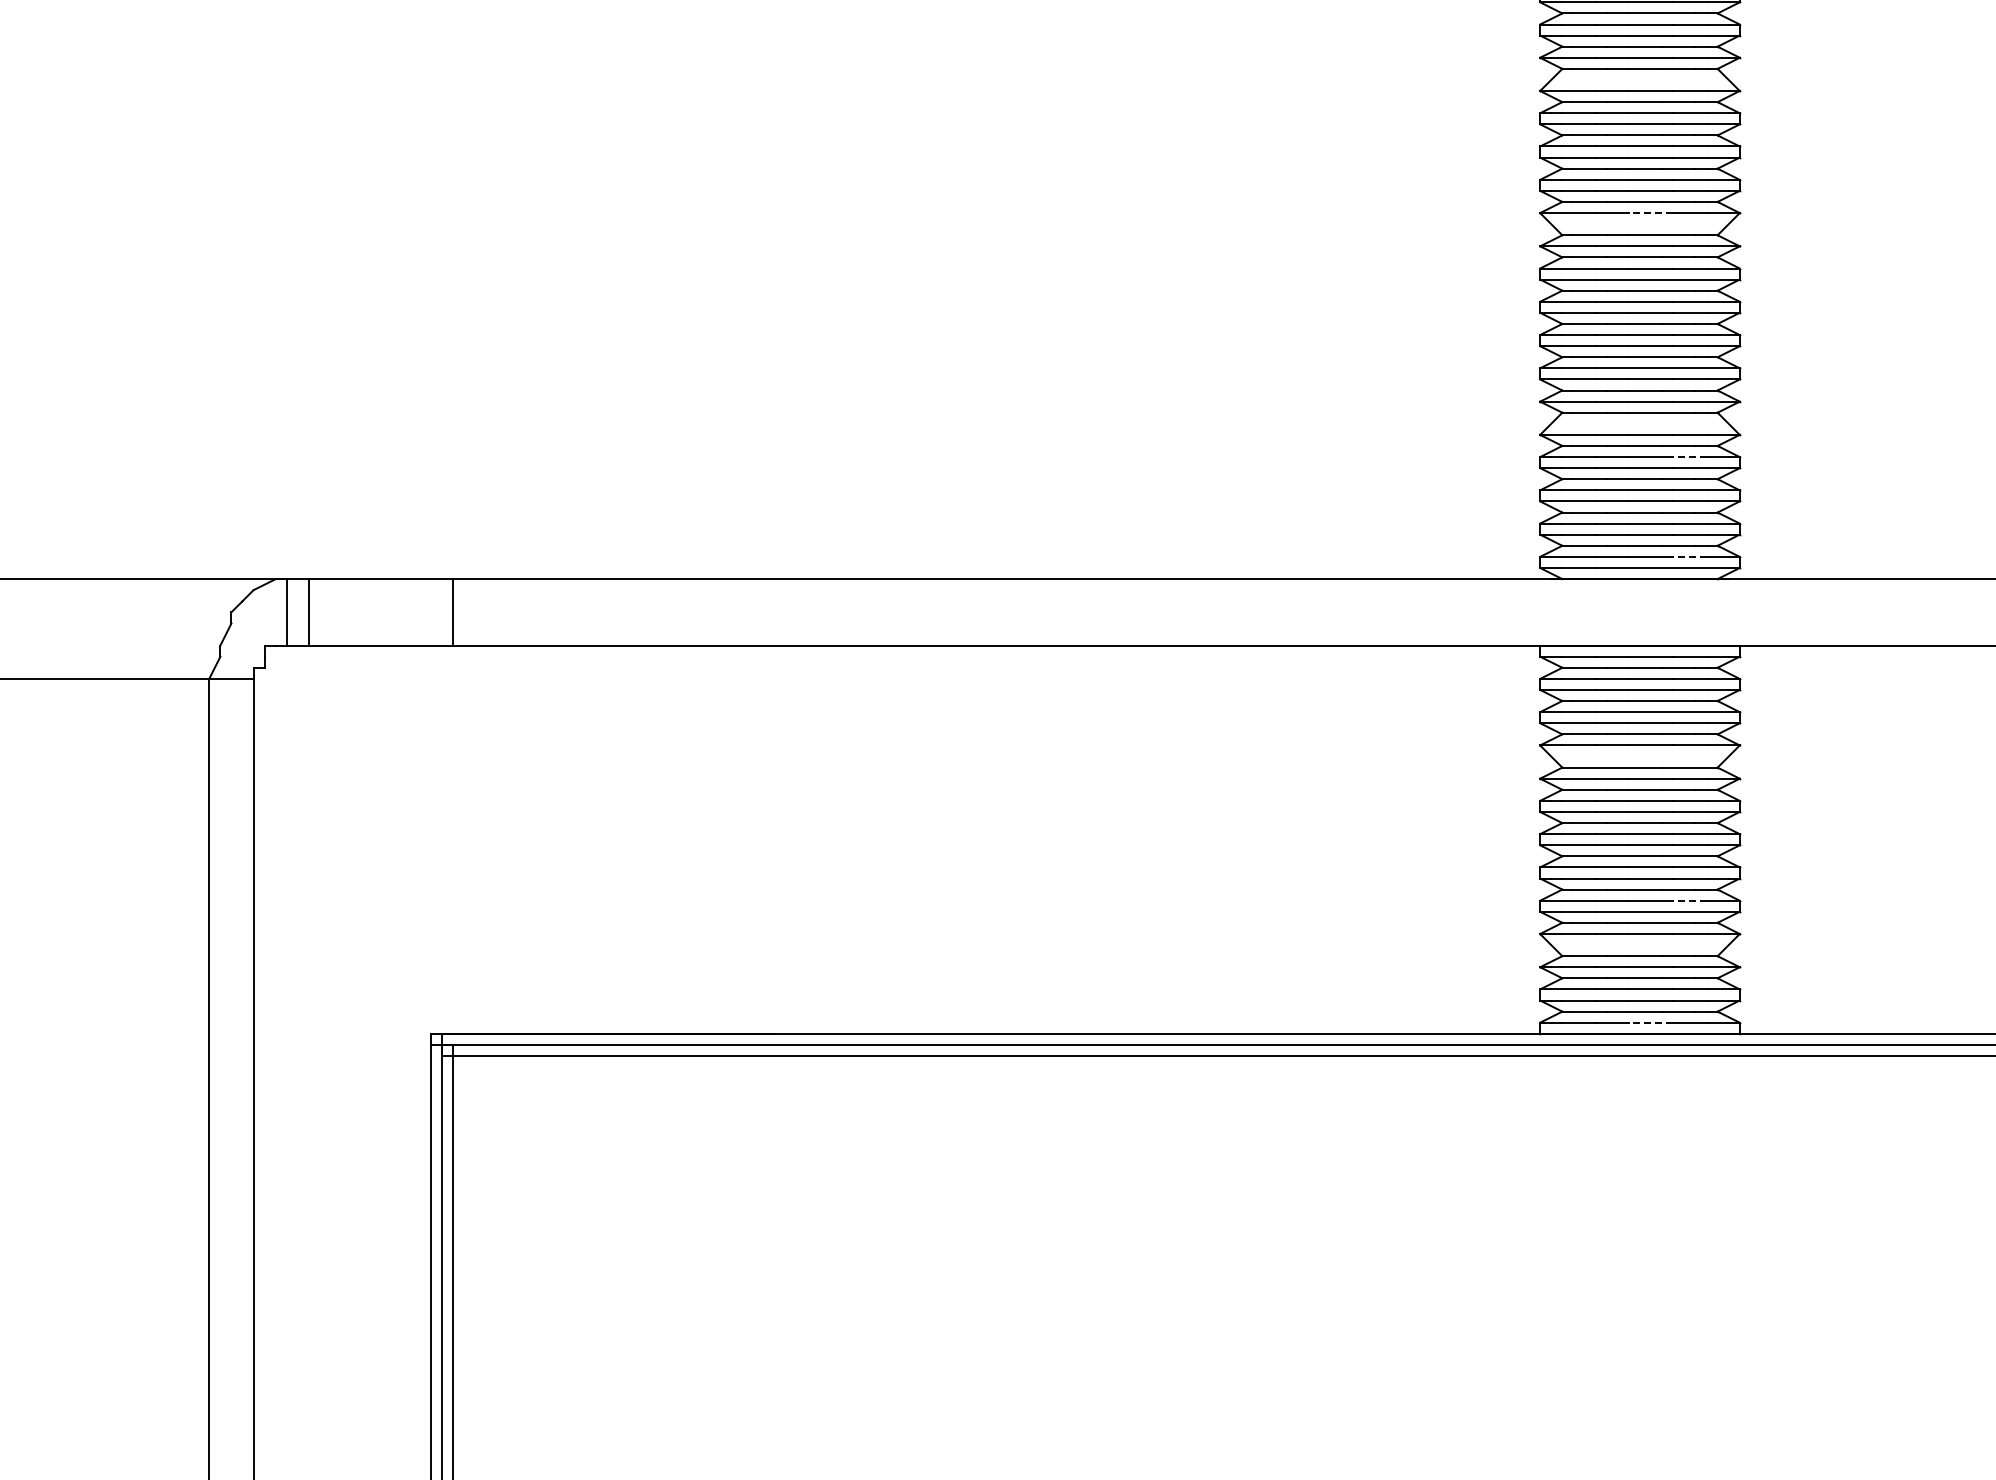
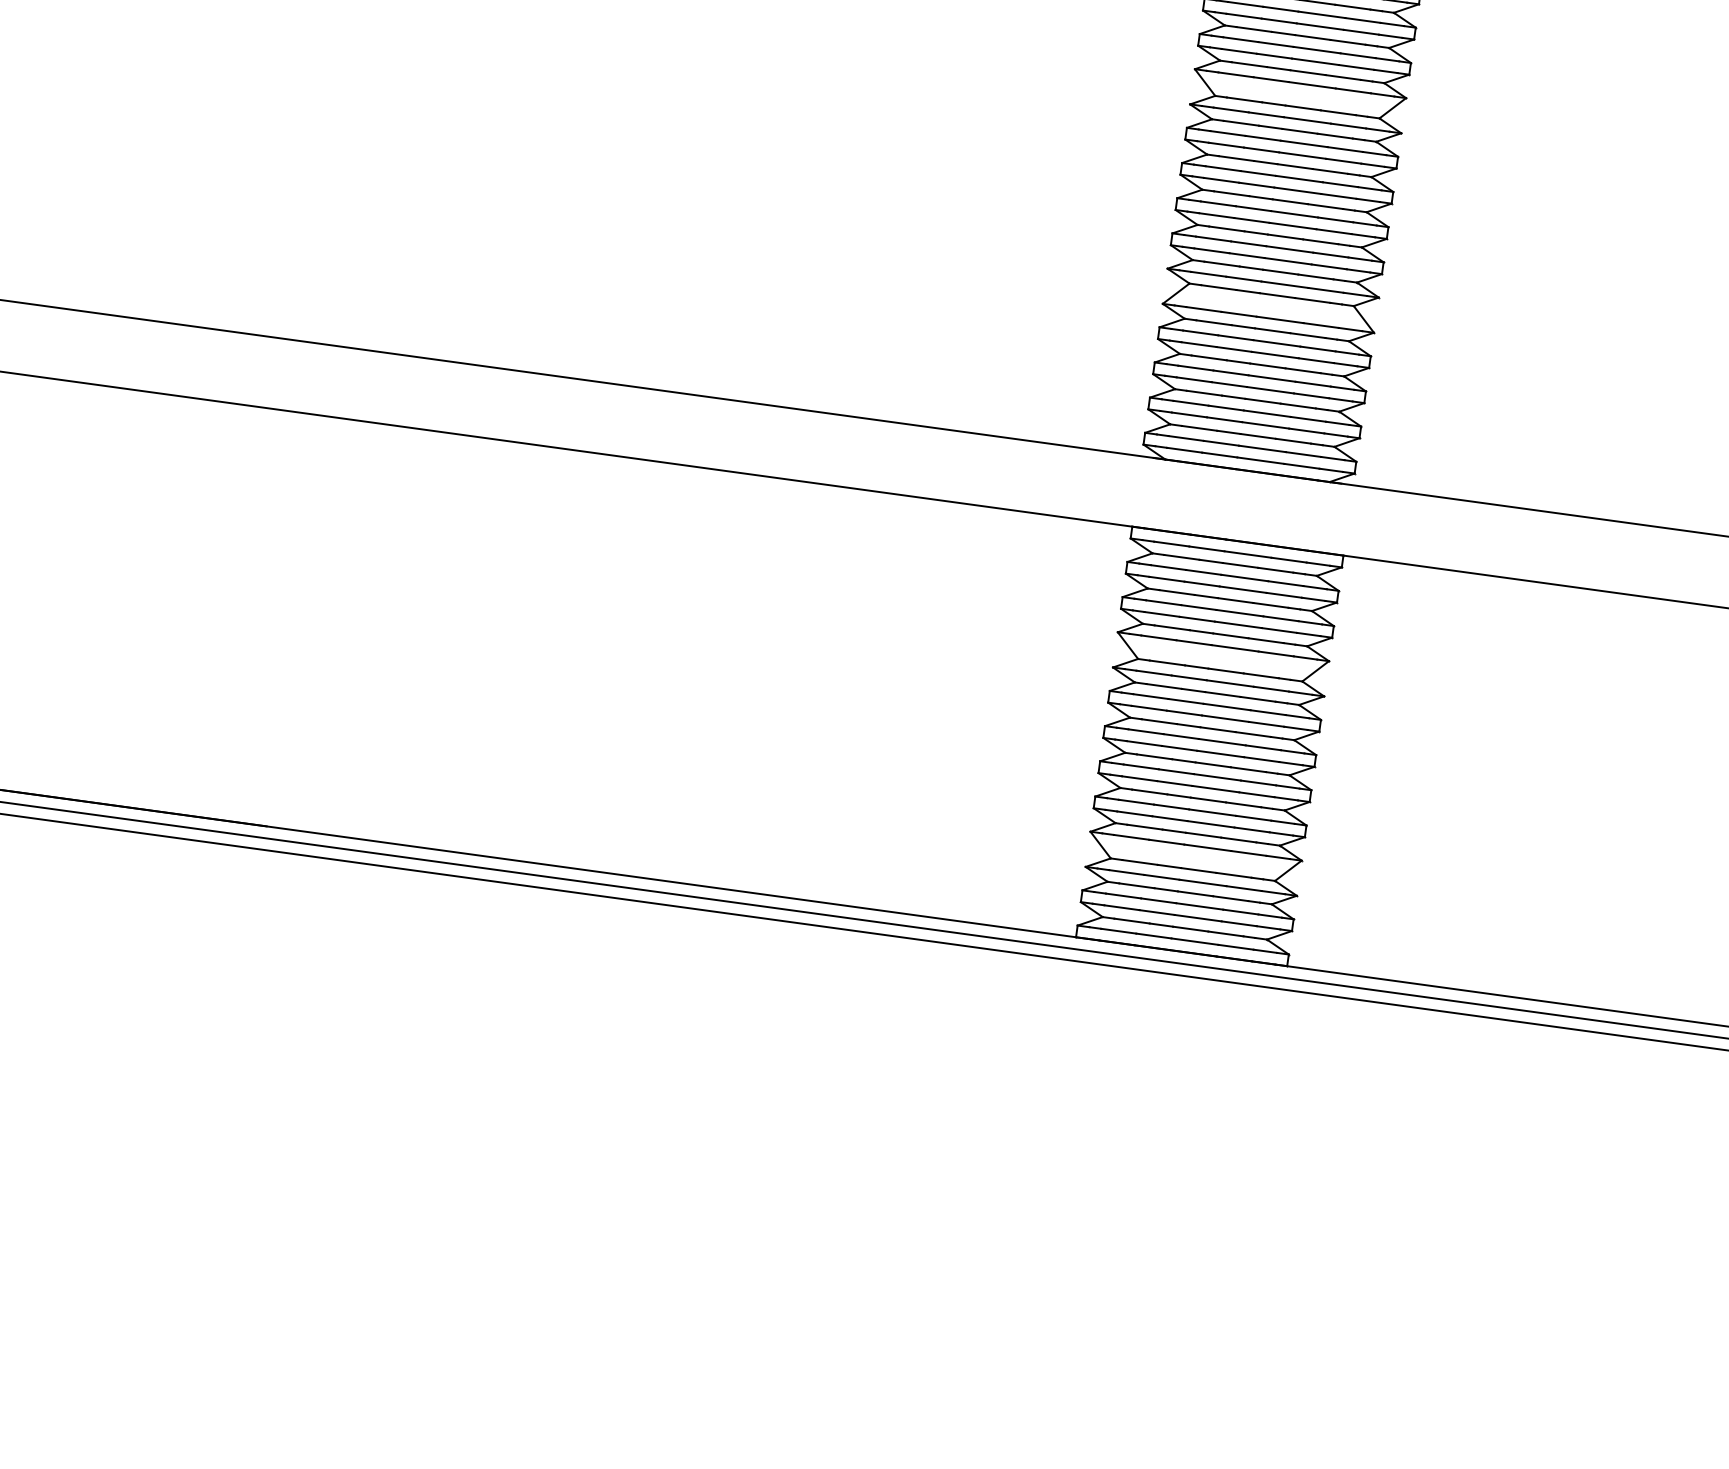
line: (1650, 213) -> (1311, 85), dashed -> solid
line: (1689, 457) -> (1317, 349), dashed -> solid
line: (1689, 556) -> (1303, 454), dashed -> solid
line: (1689, 900) -> (1253, 817), dashed -> solid
line: (1650, 1022) -> (1194, 941), dashed -> solid

